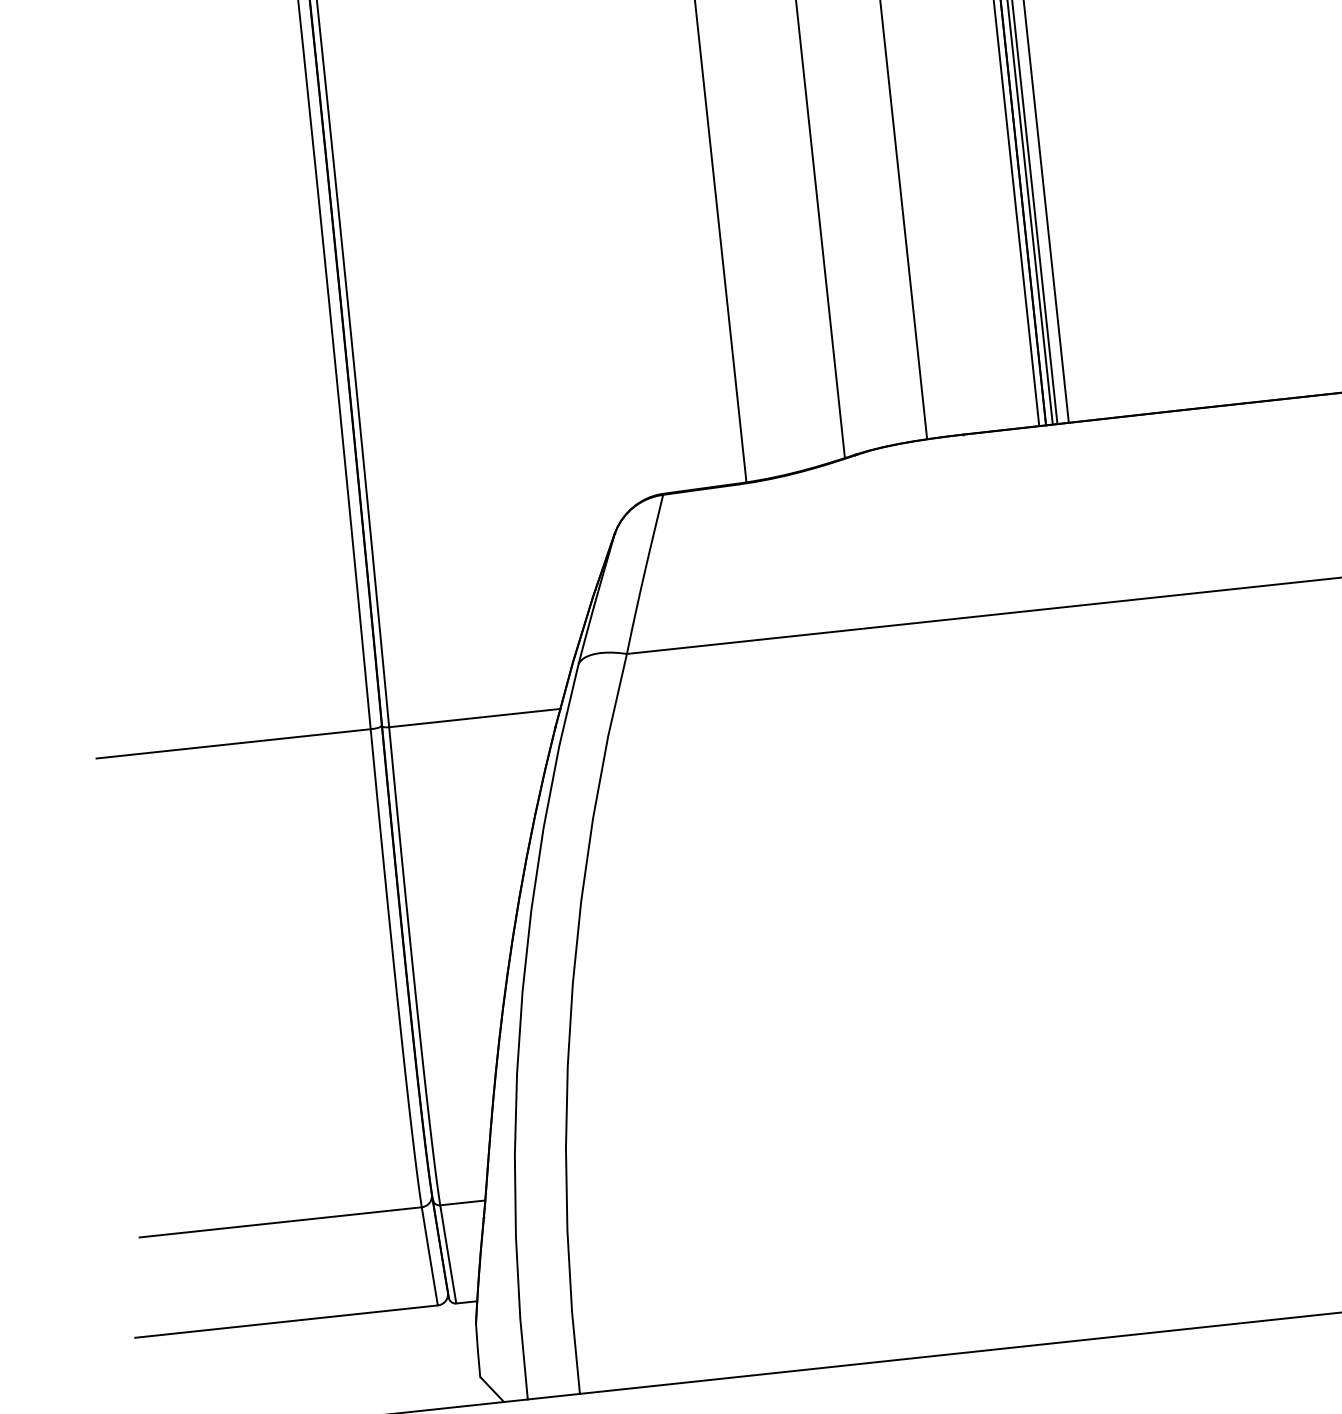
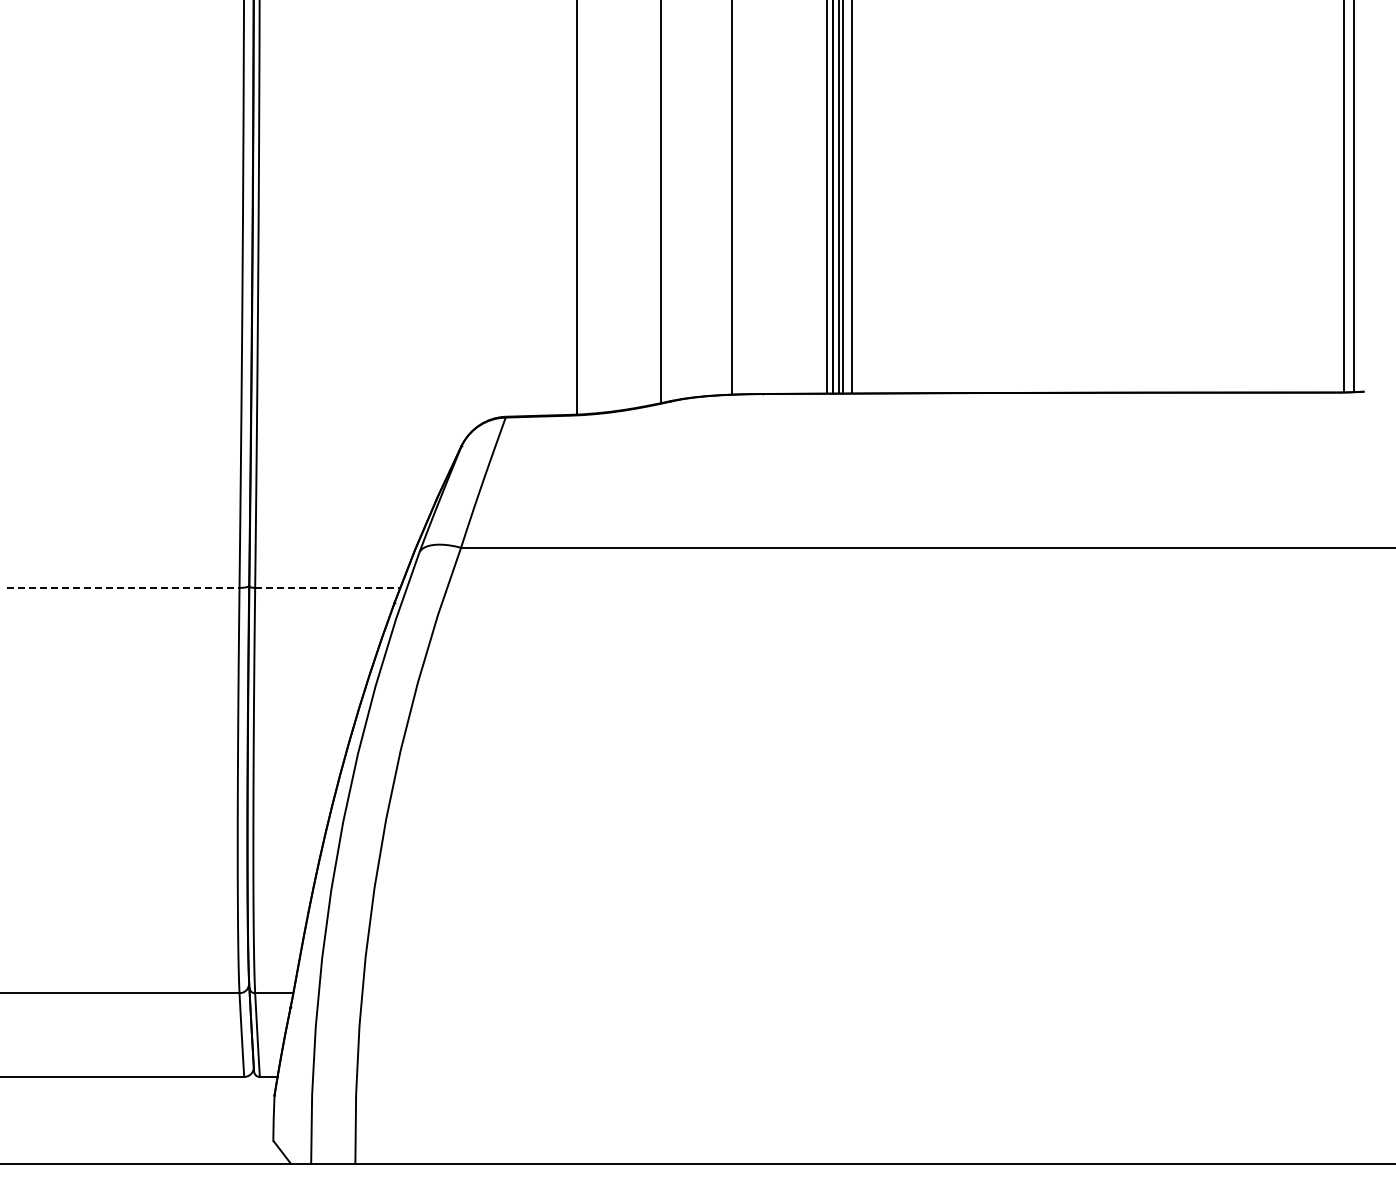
line: (474, 717) -> (327, 587), solid -> dashed
line: (233, 743) -> (123, 587), solid -> dashed

